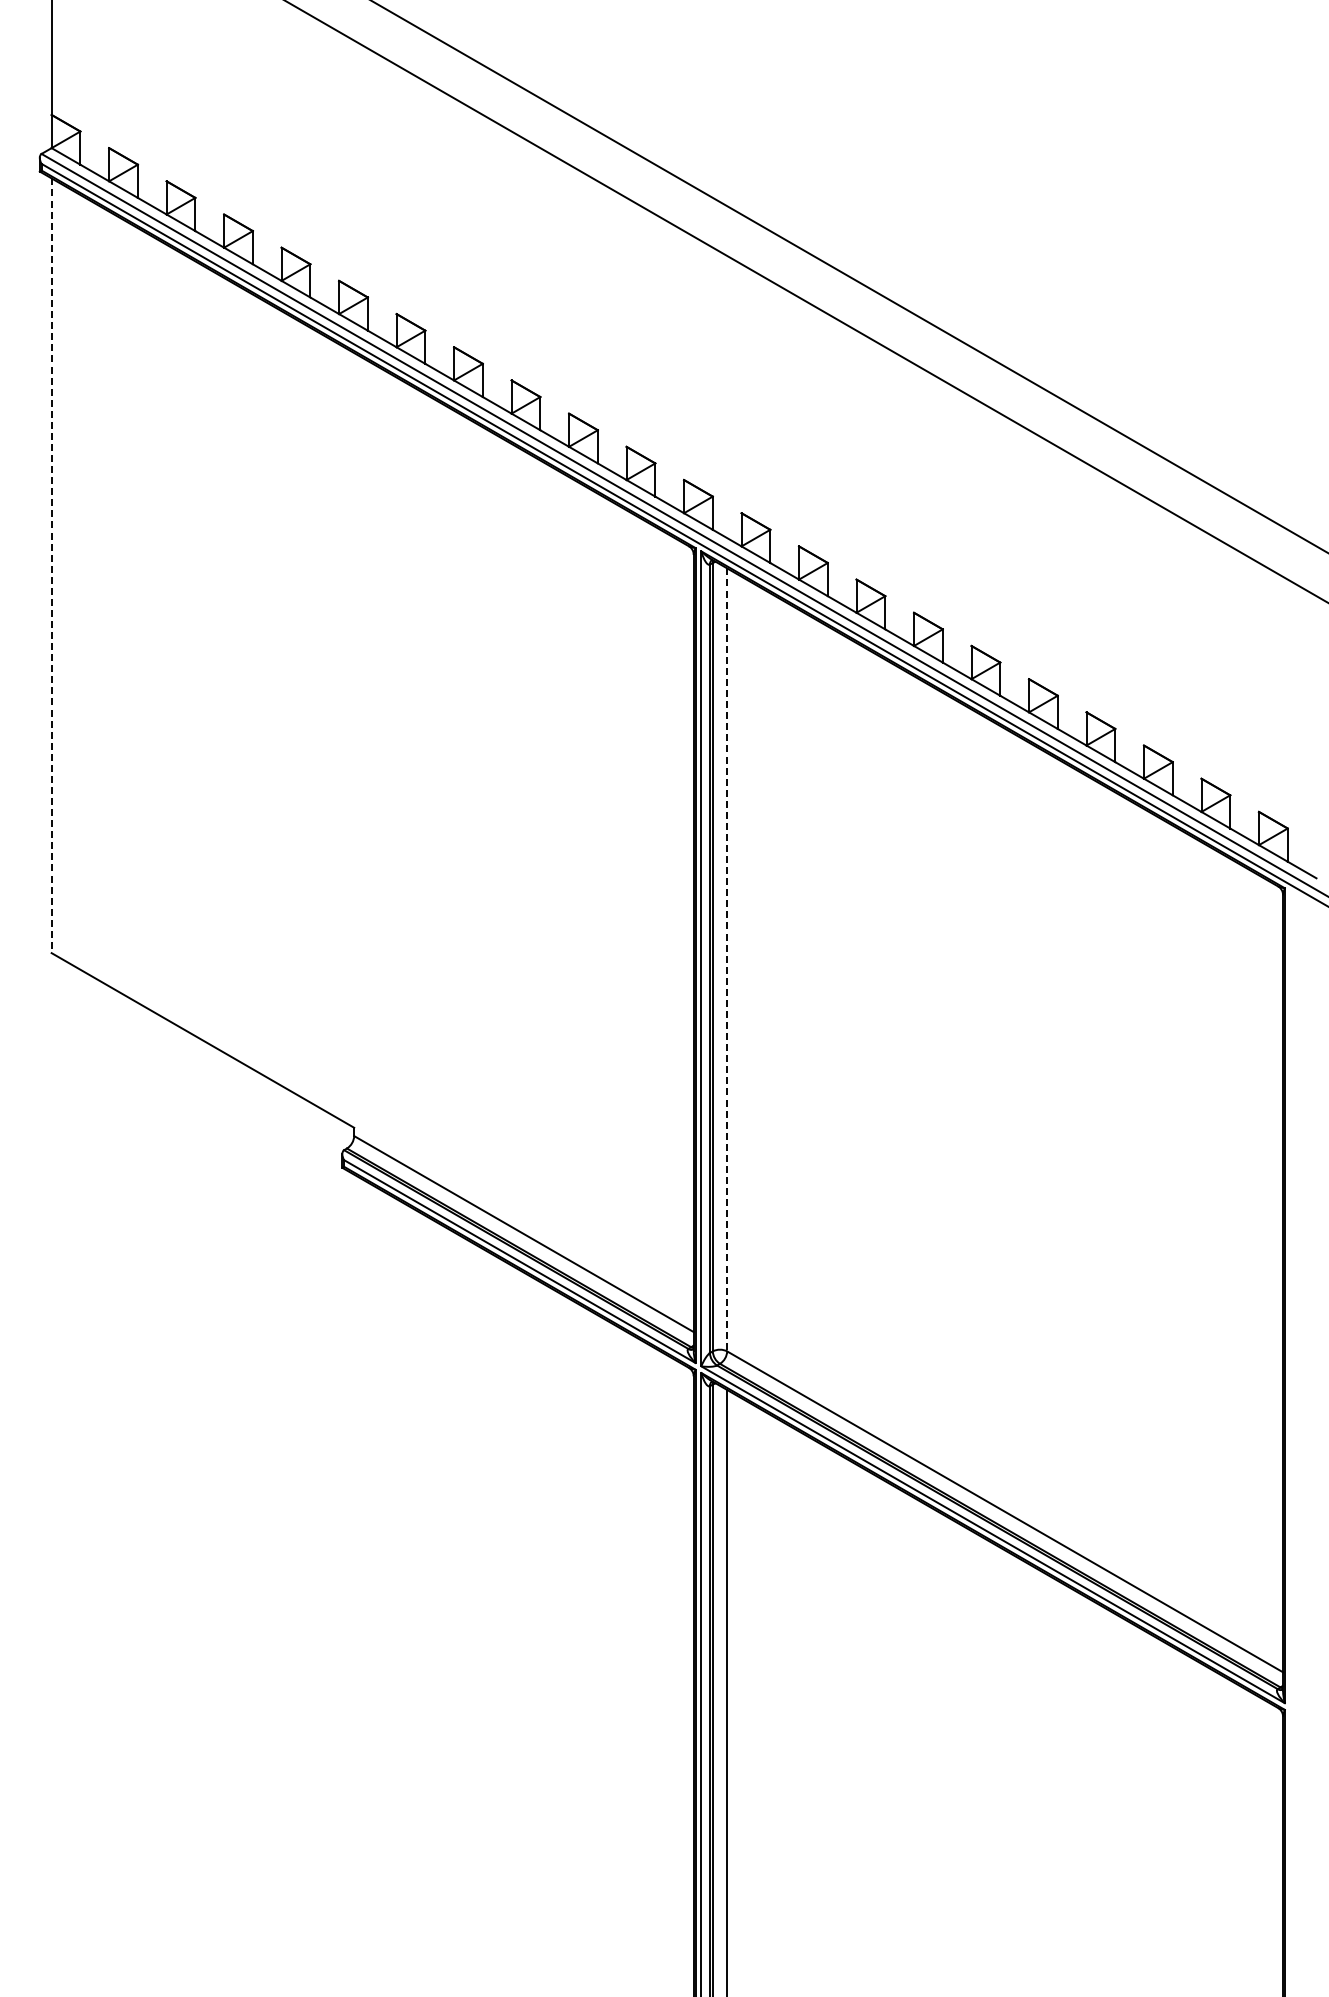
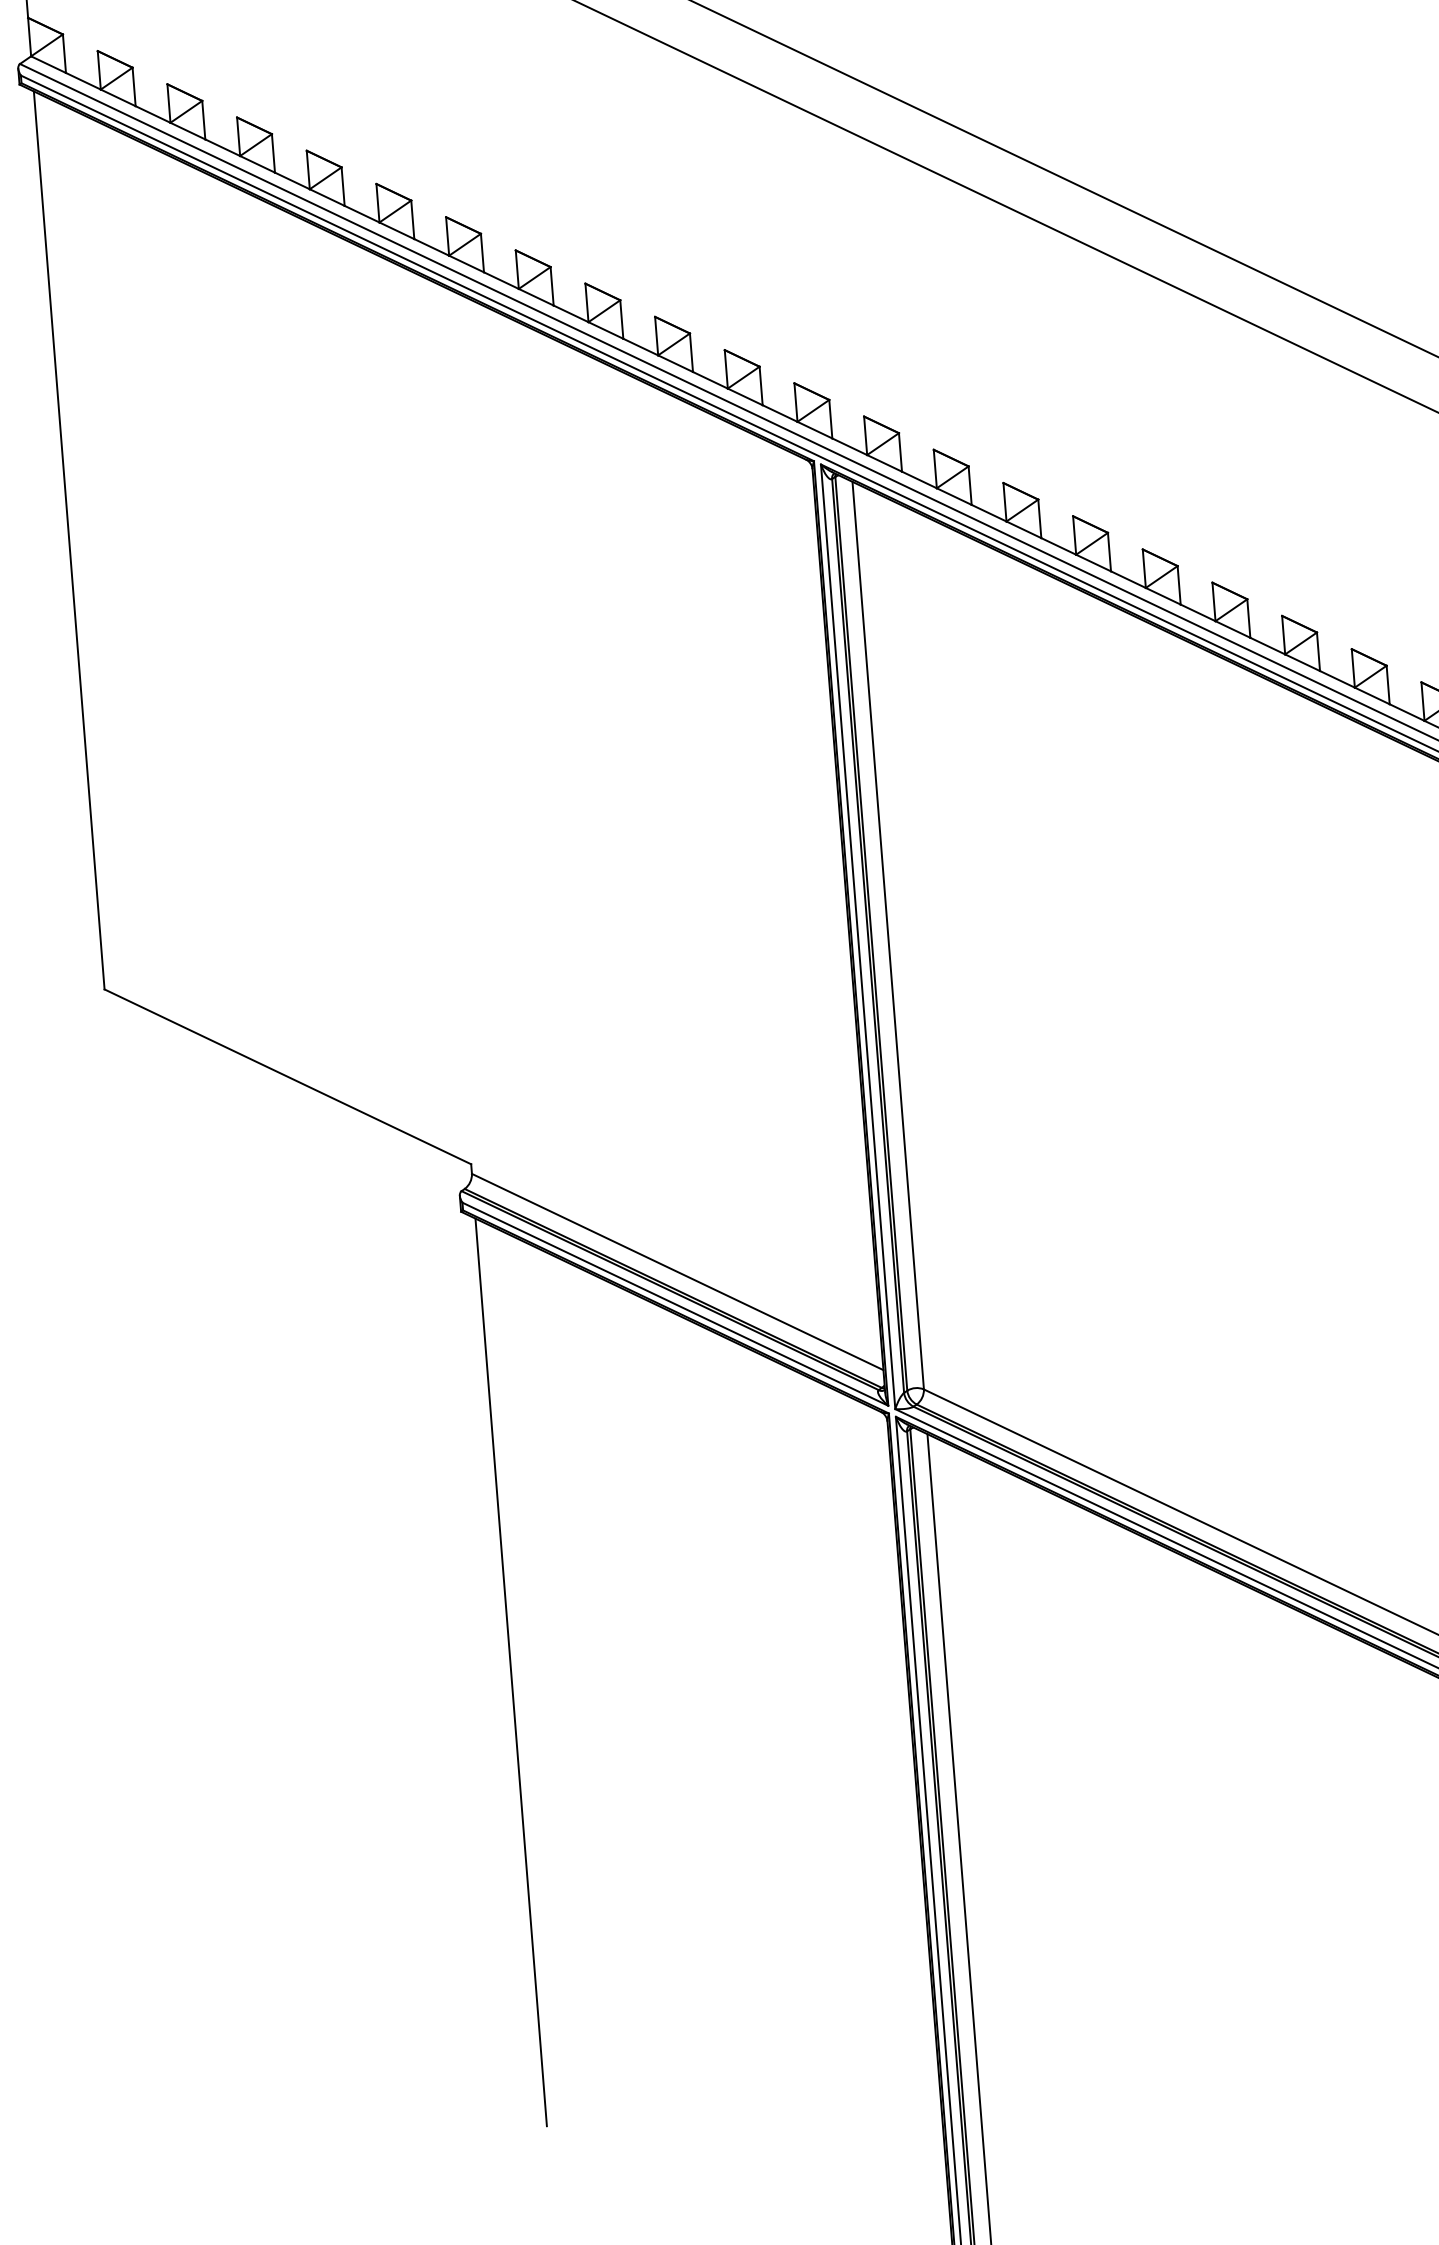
line: (51, 566) -> (69, 541), dashed -> solid
line: (727, 959) -> (888, 935), dashed -> solid
line: (354, 1565) -> (511, 1671), added

